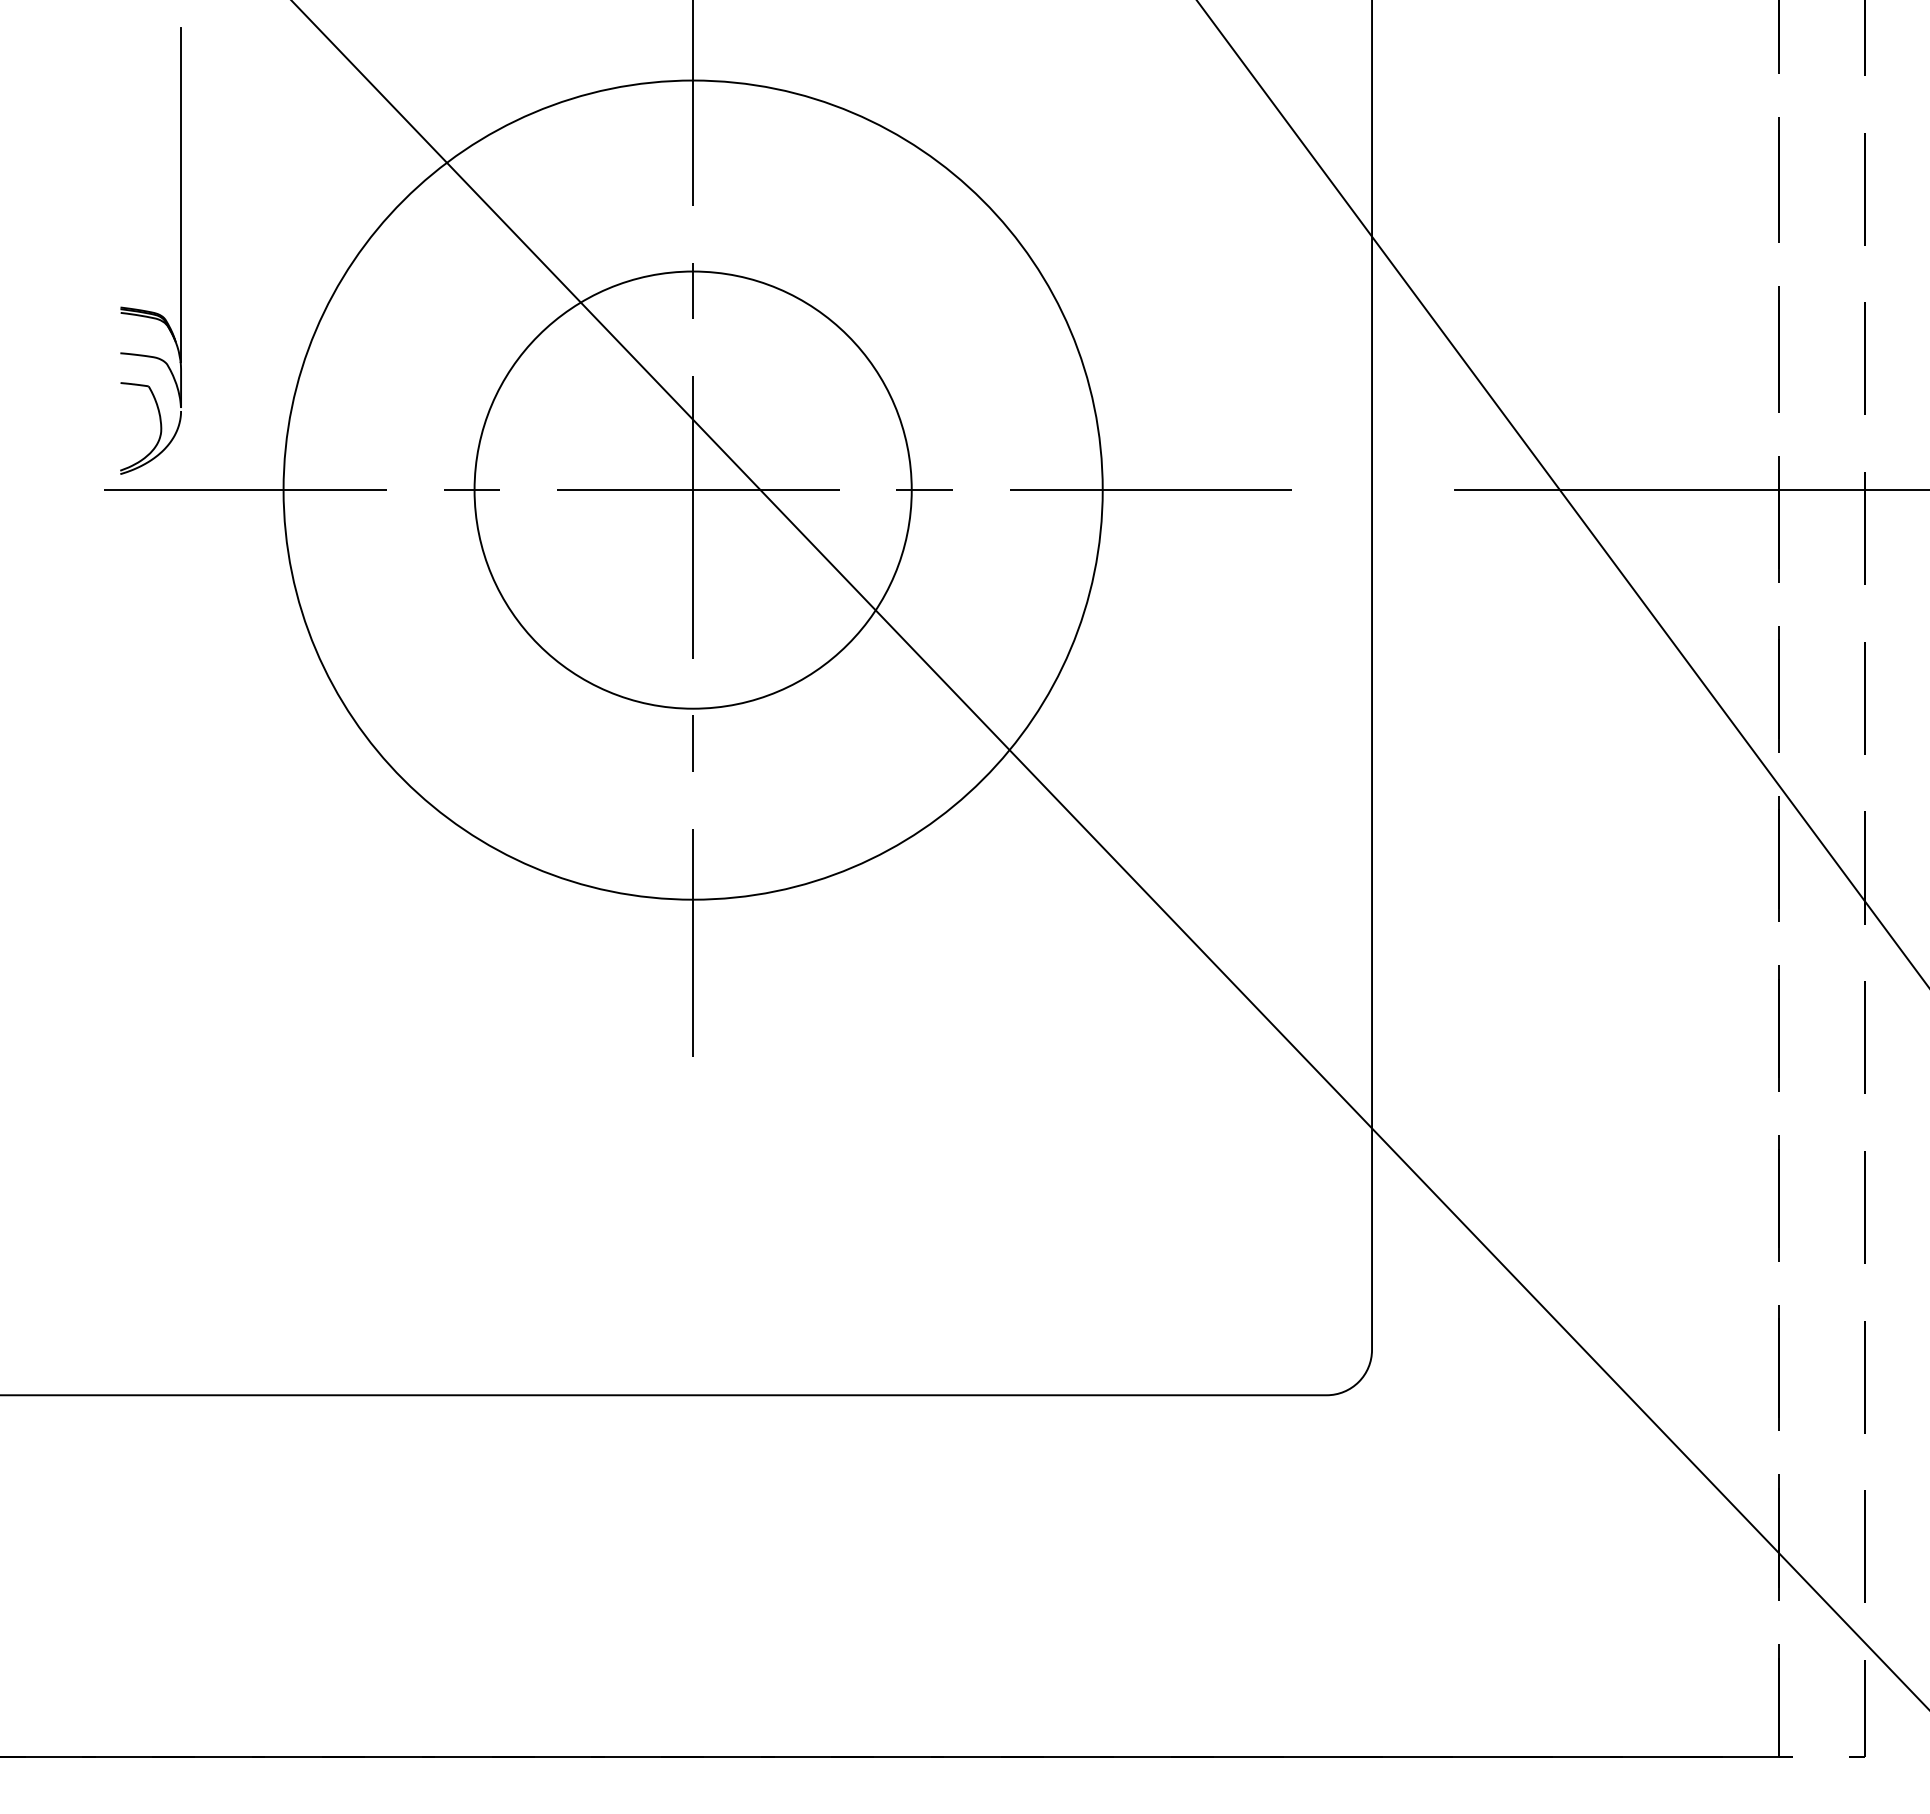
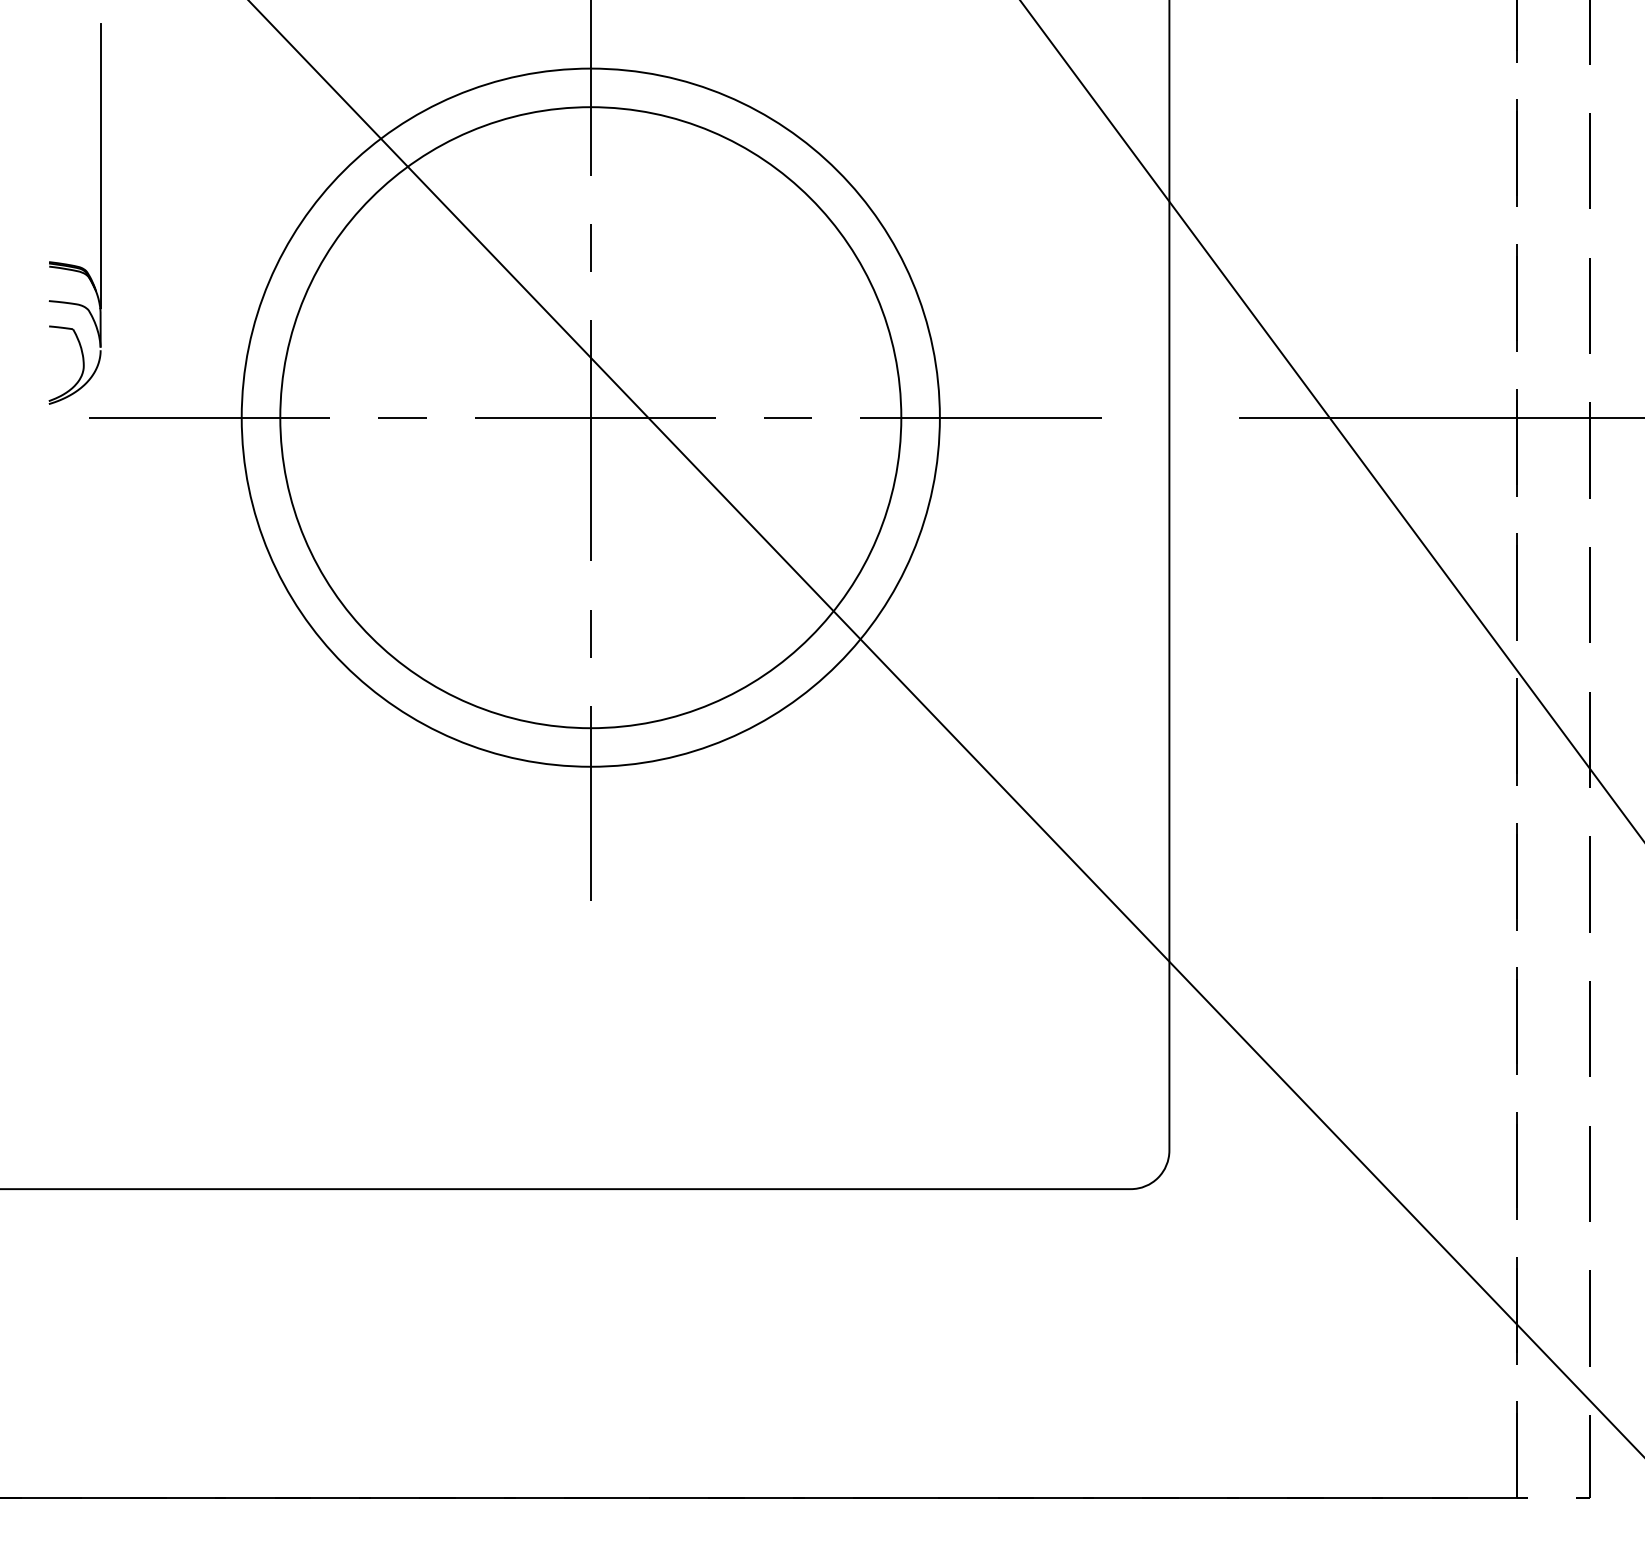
part: (180, 250) -> (100, 213), moved
circle: (692, 489) -> (590, 417), size x1.67

